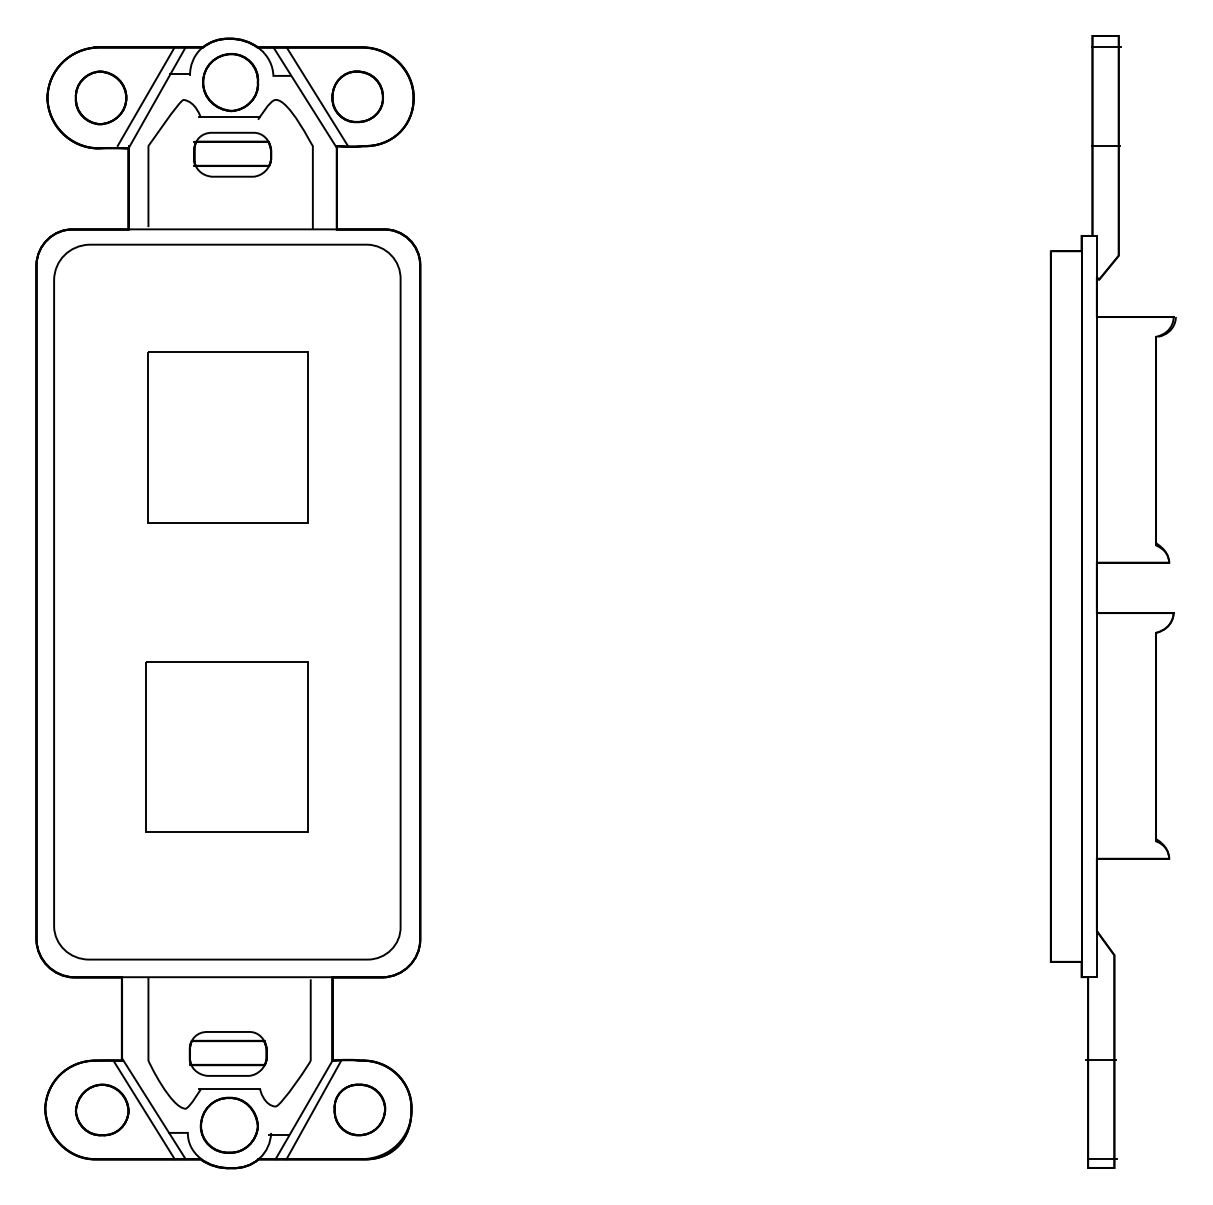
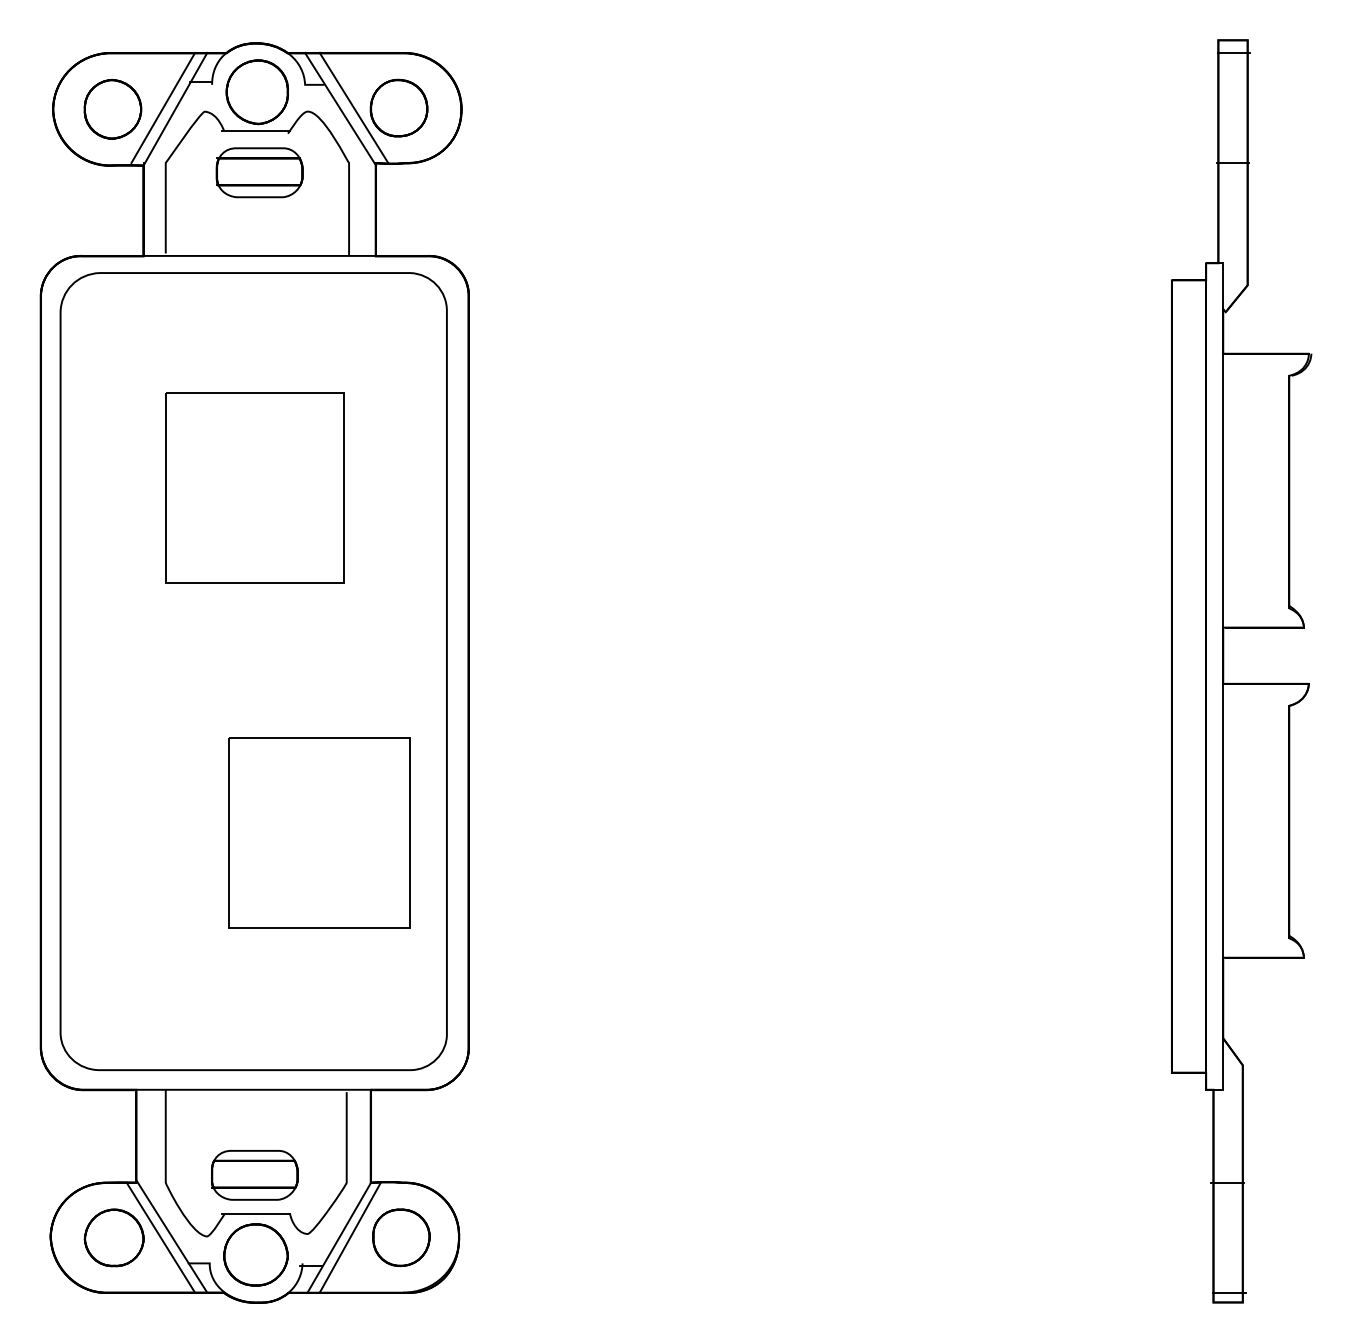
part: (226, 746) -> (318, 832), moved

